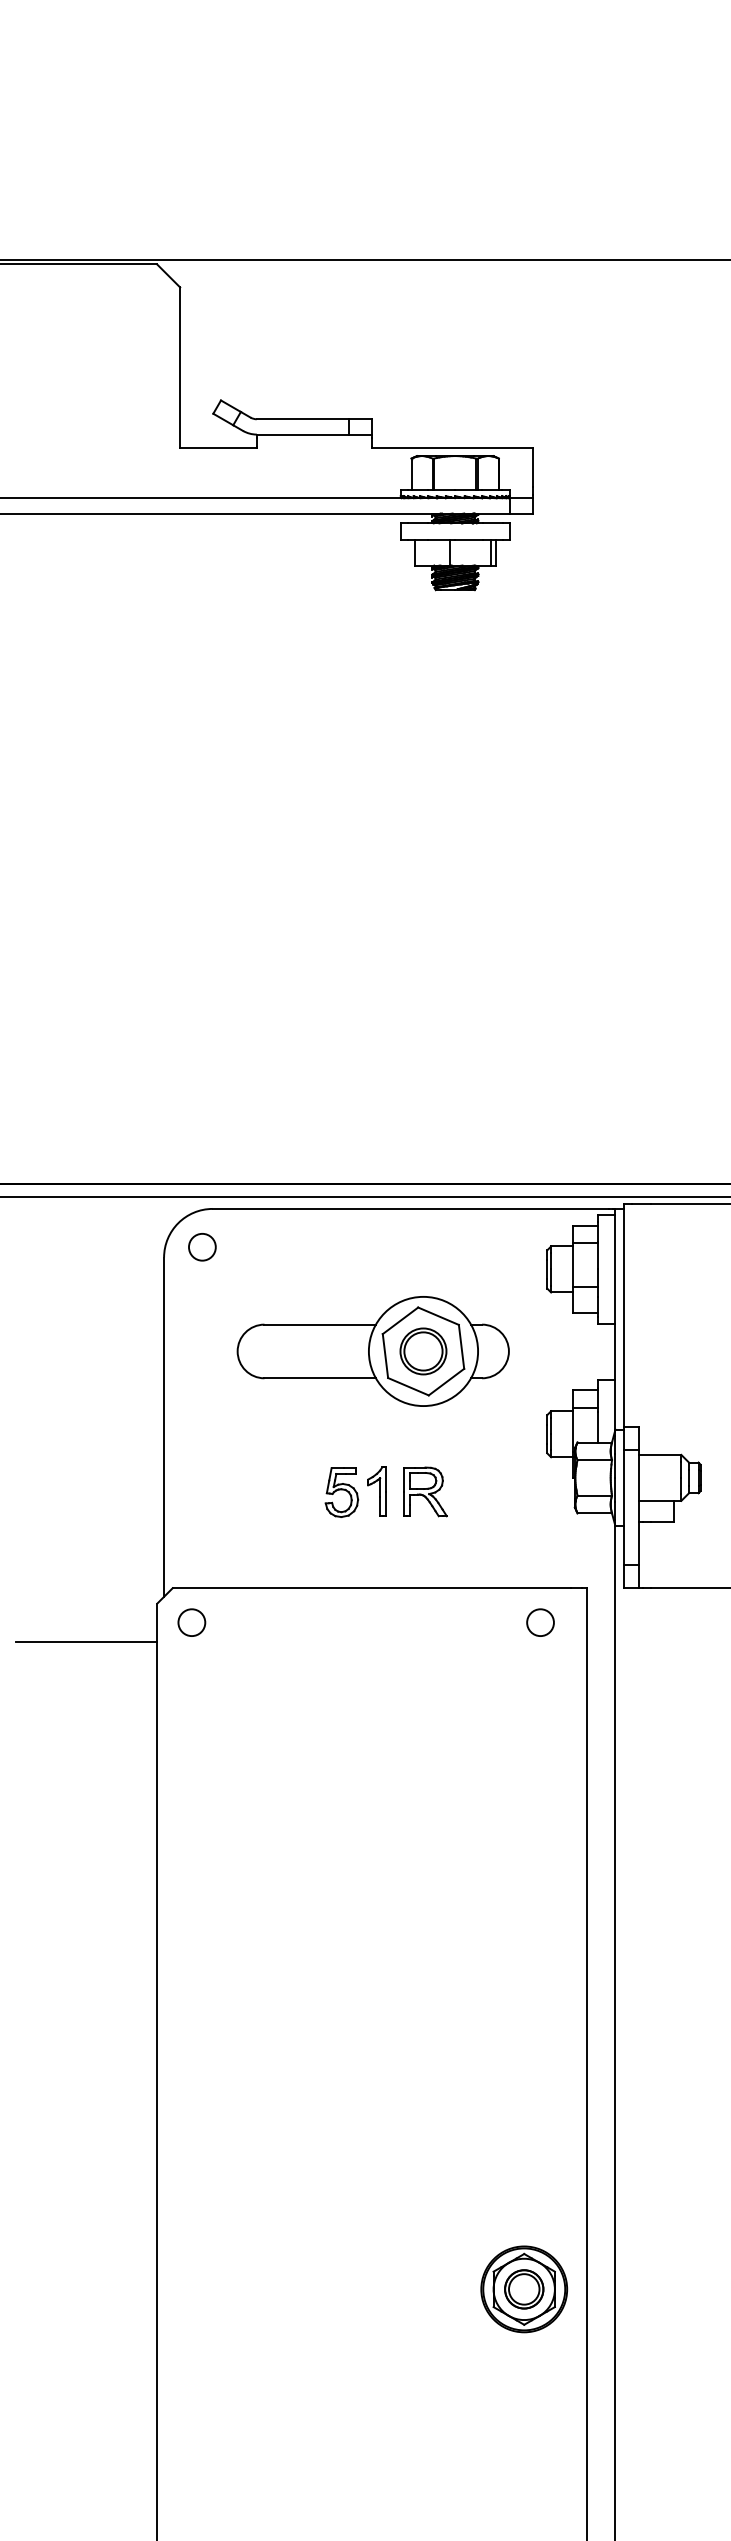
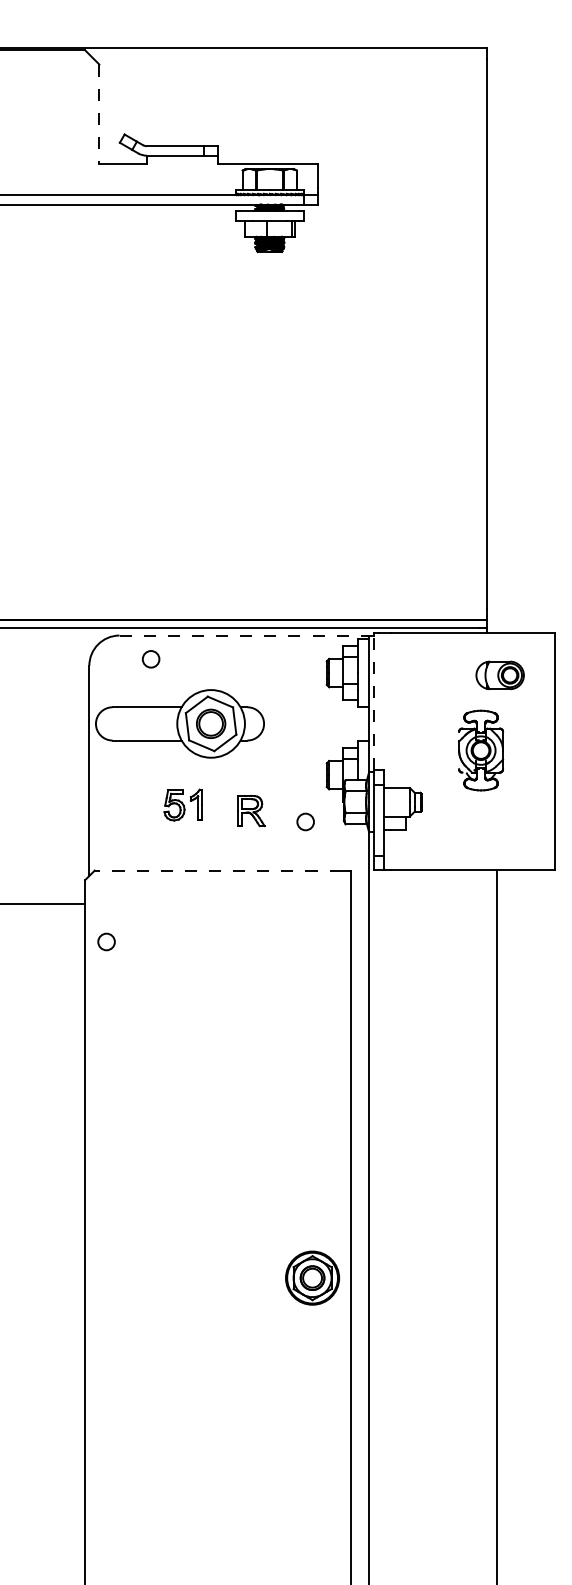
line: (180, 368) -> (99, 114), solid -> dashed
line: (411, 1208) -> (242, 635), solid -> dashed
circle: (201, 1247) -> (150, 659), moved
line: (624, 1316) -> (374, 702), solid -> dashed
part: (372, 1350) -> (179, 723), moved
part: (354, 1491) -> (182, 804), moved
line: (370, 1588) -> (217, 870), solid -> dashed
circle: (191, 1621) -> (106, 941), moved
circle: (540, 1621) -> (305, 821), moved
part: (524, 2288) -> (312, 1277), moved

